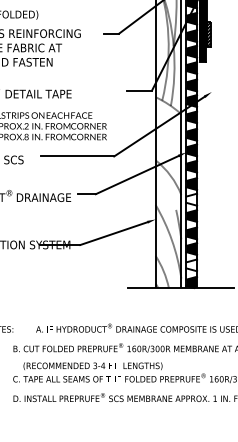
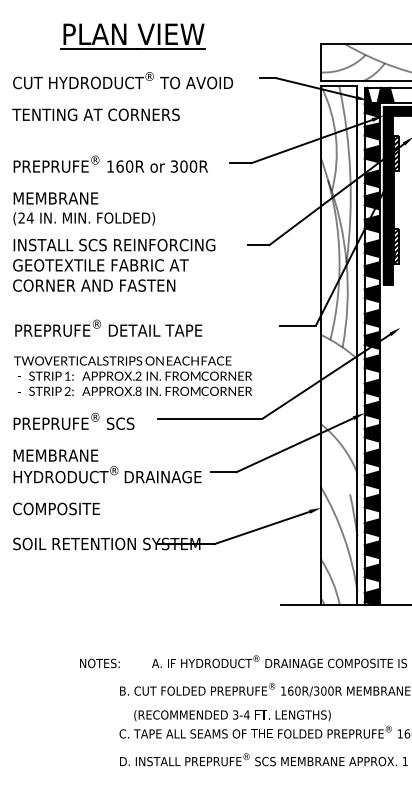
fill: (191, 199) -> (371, 479), added
fill: (191, 265) -> (371, 572), added

